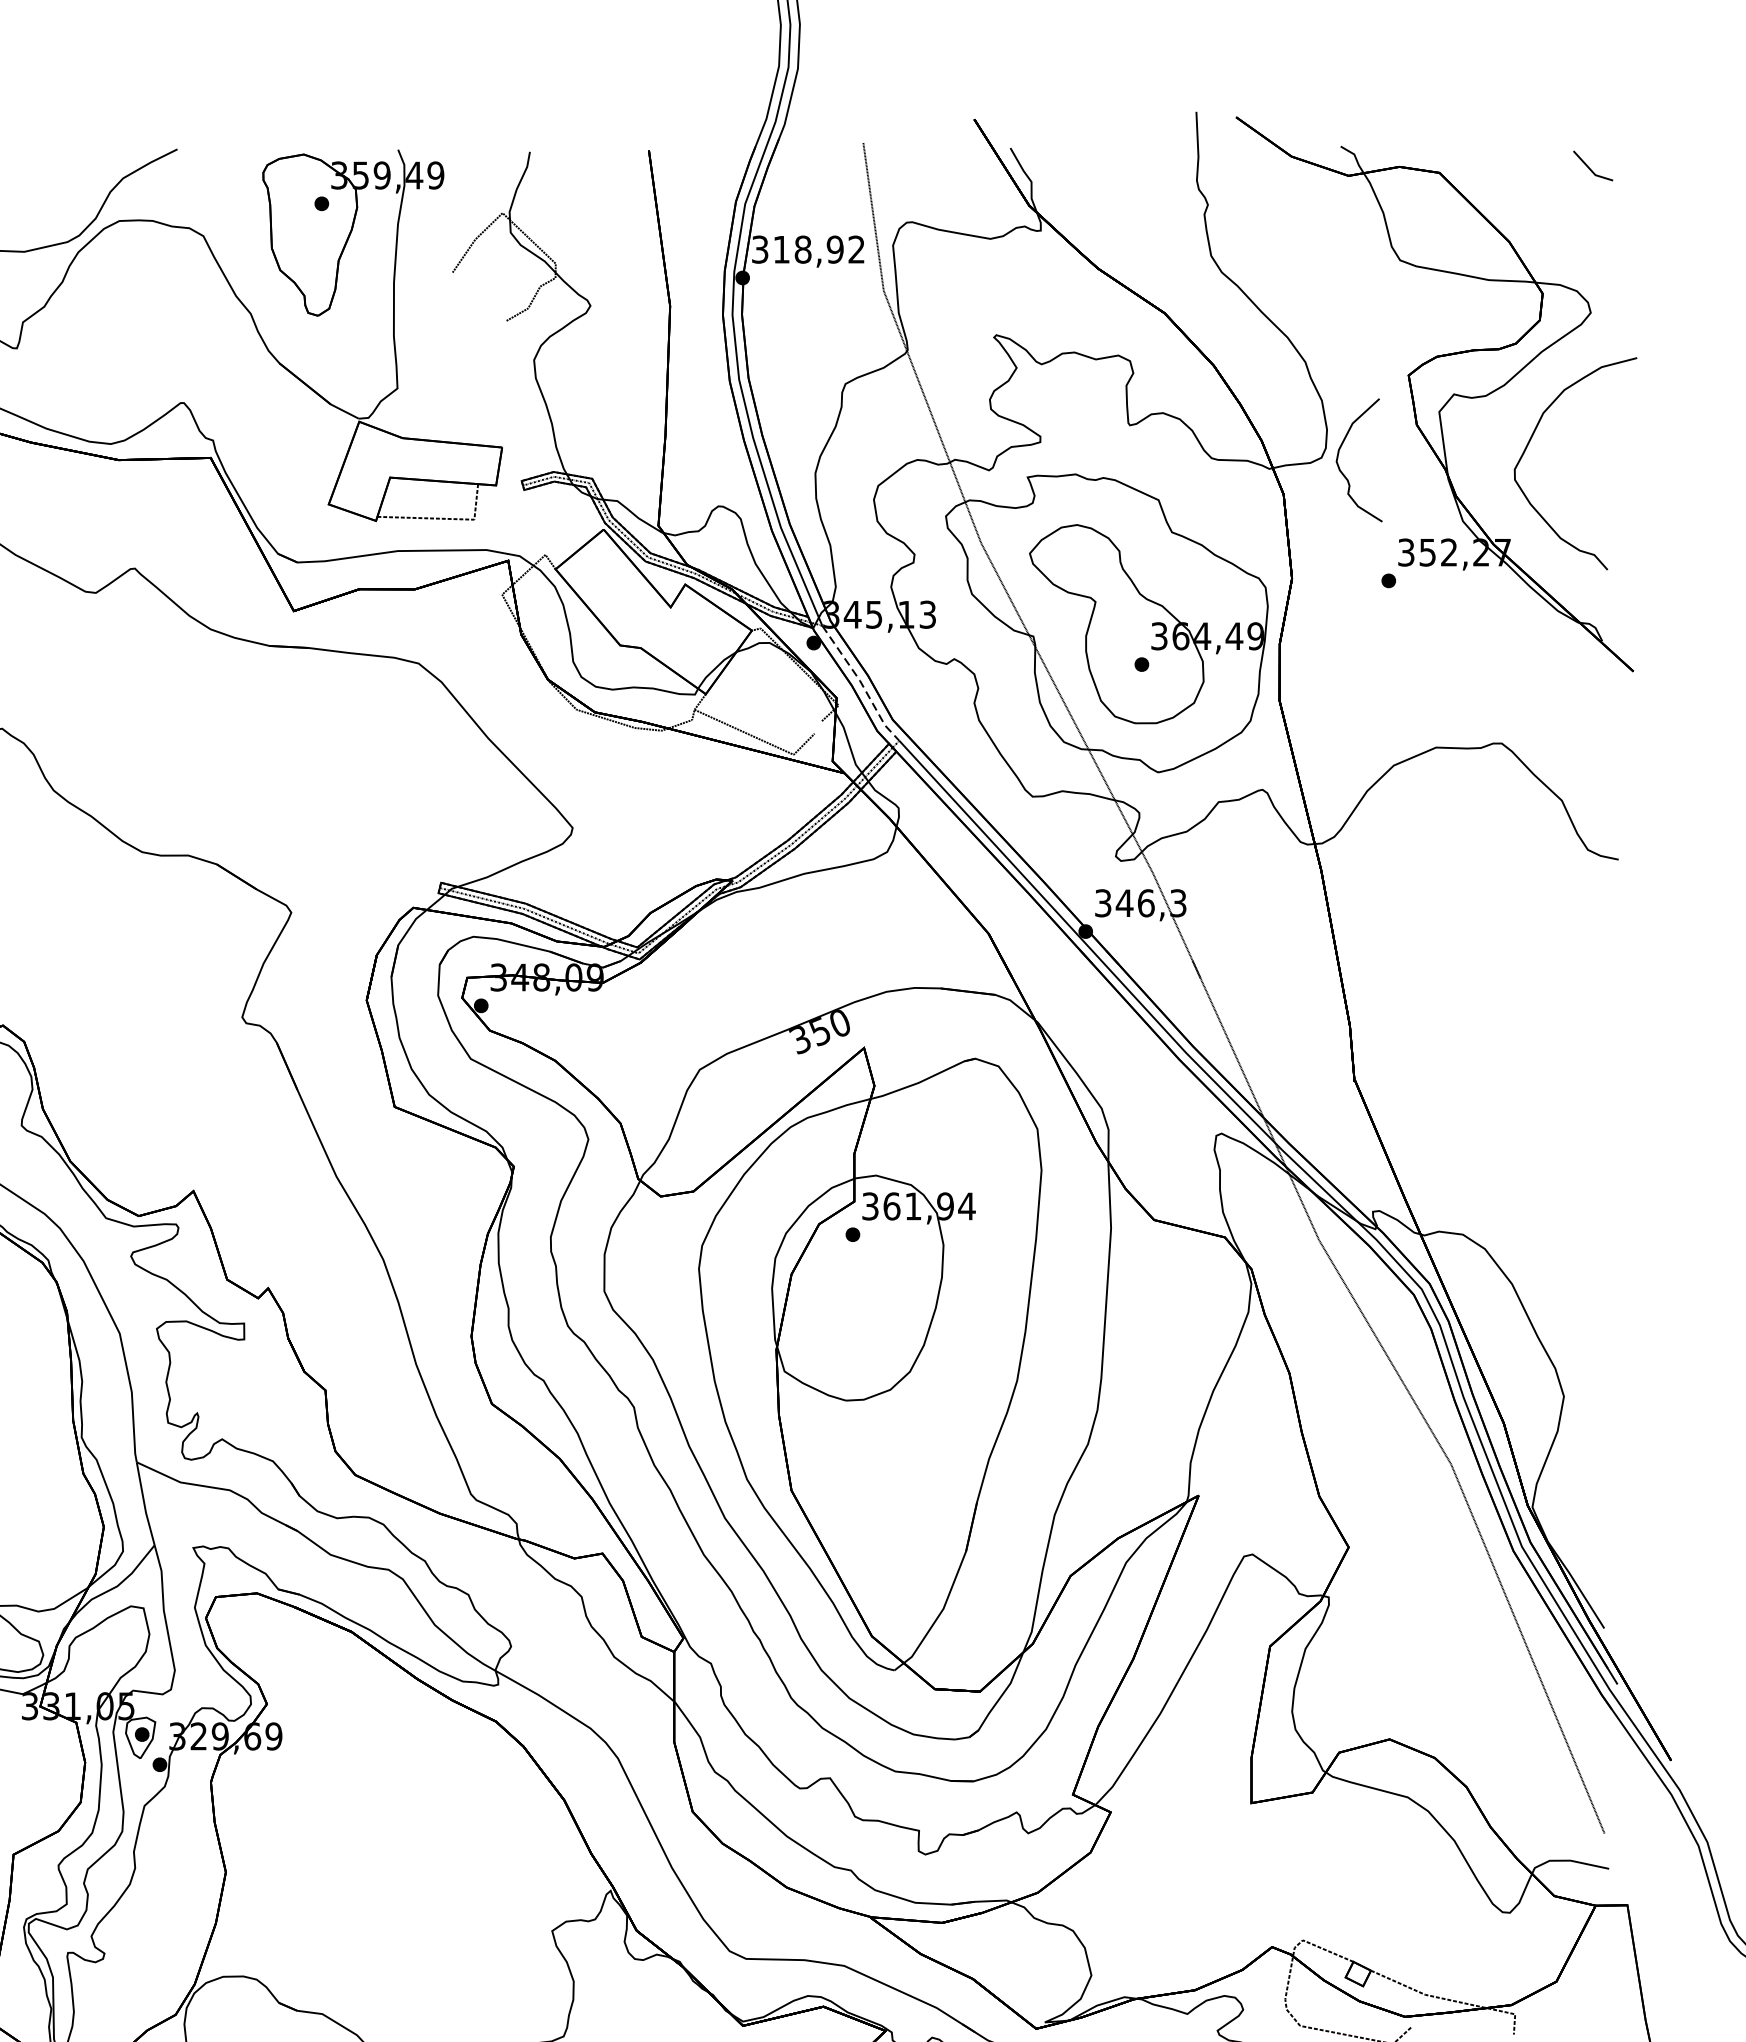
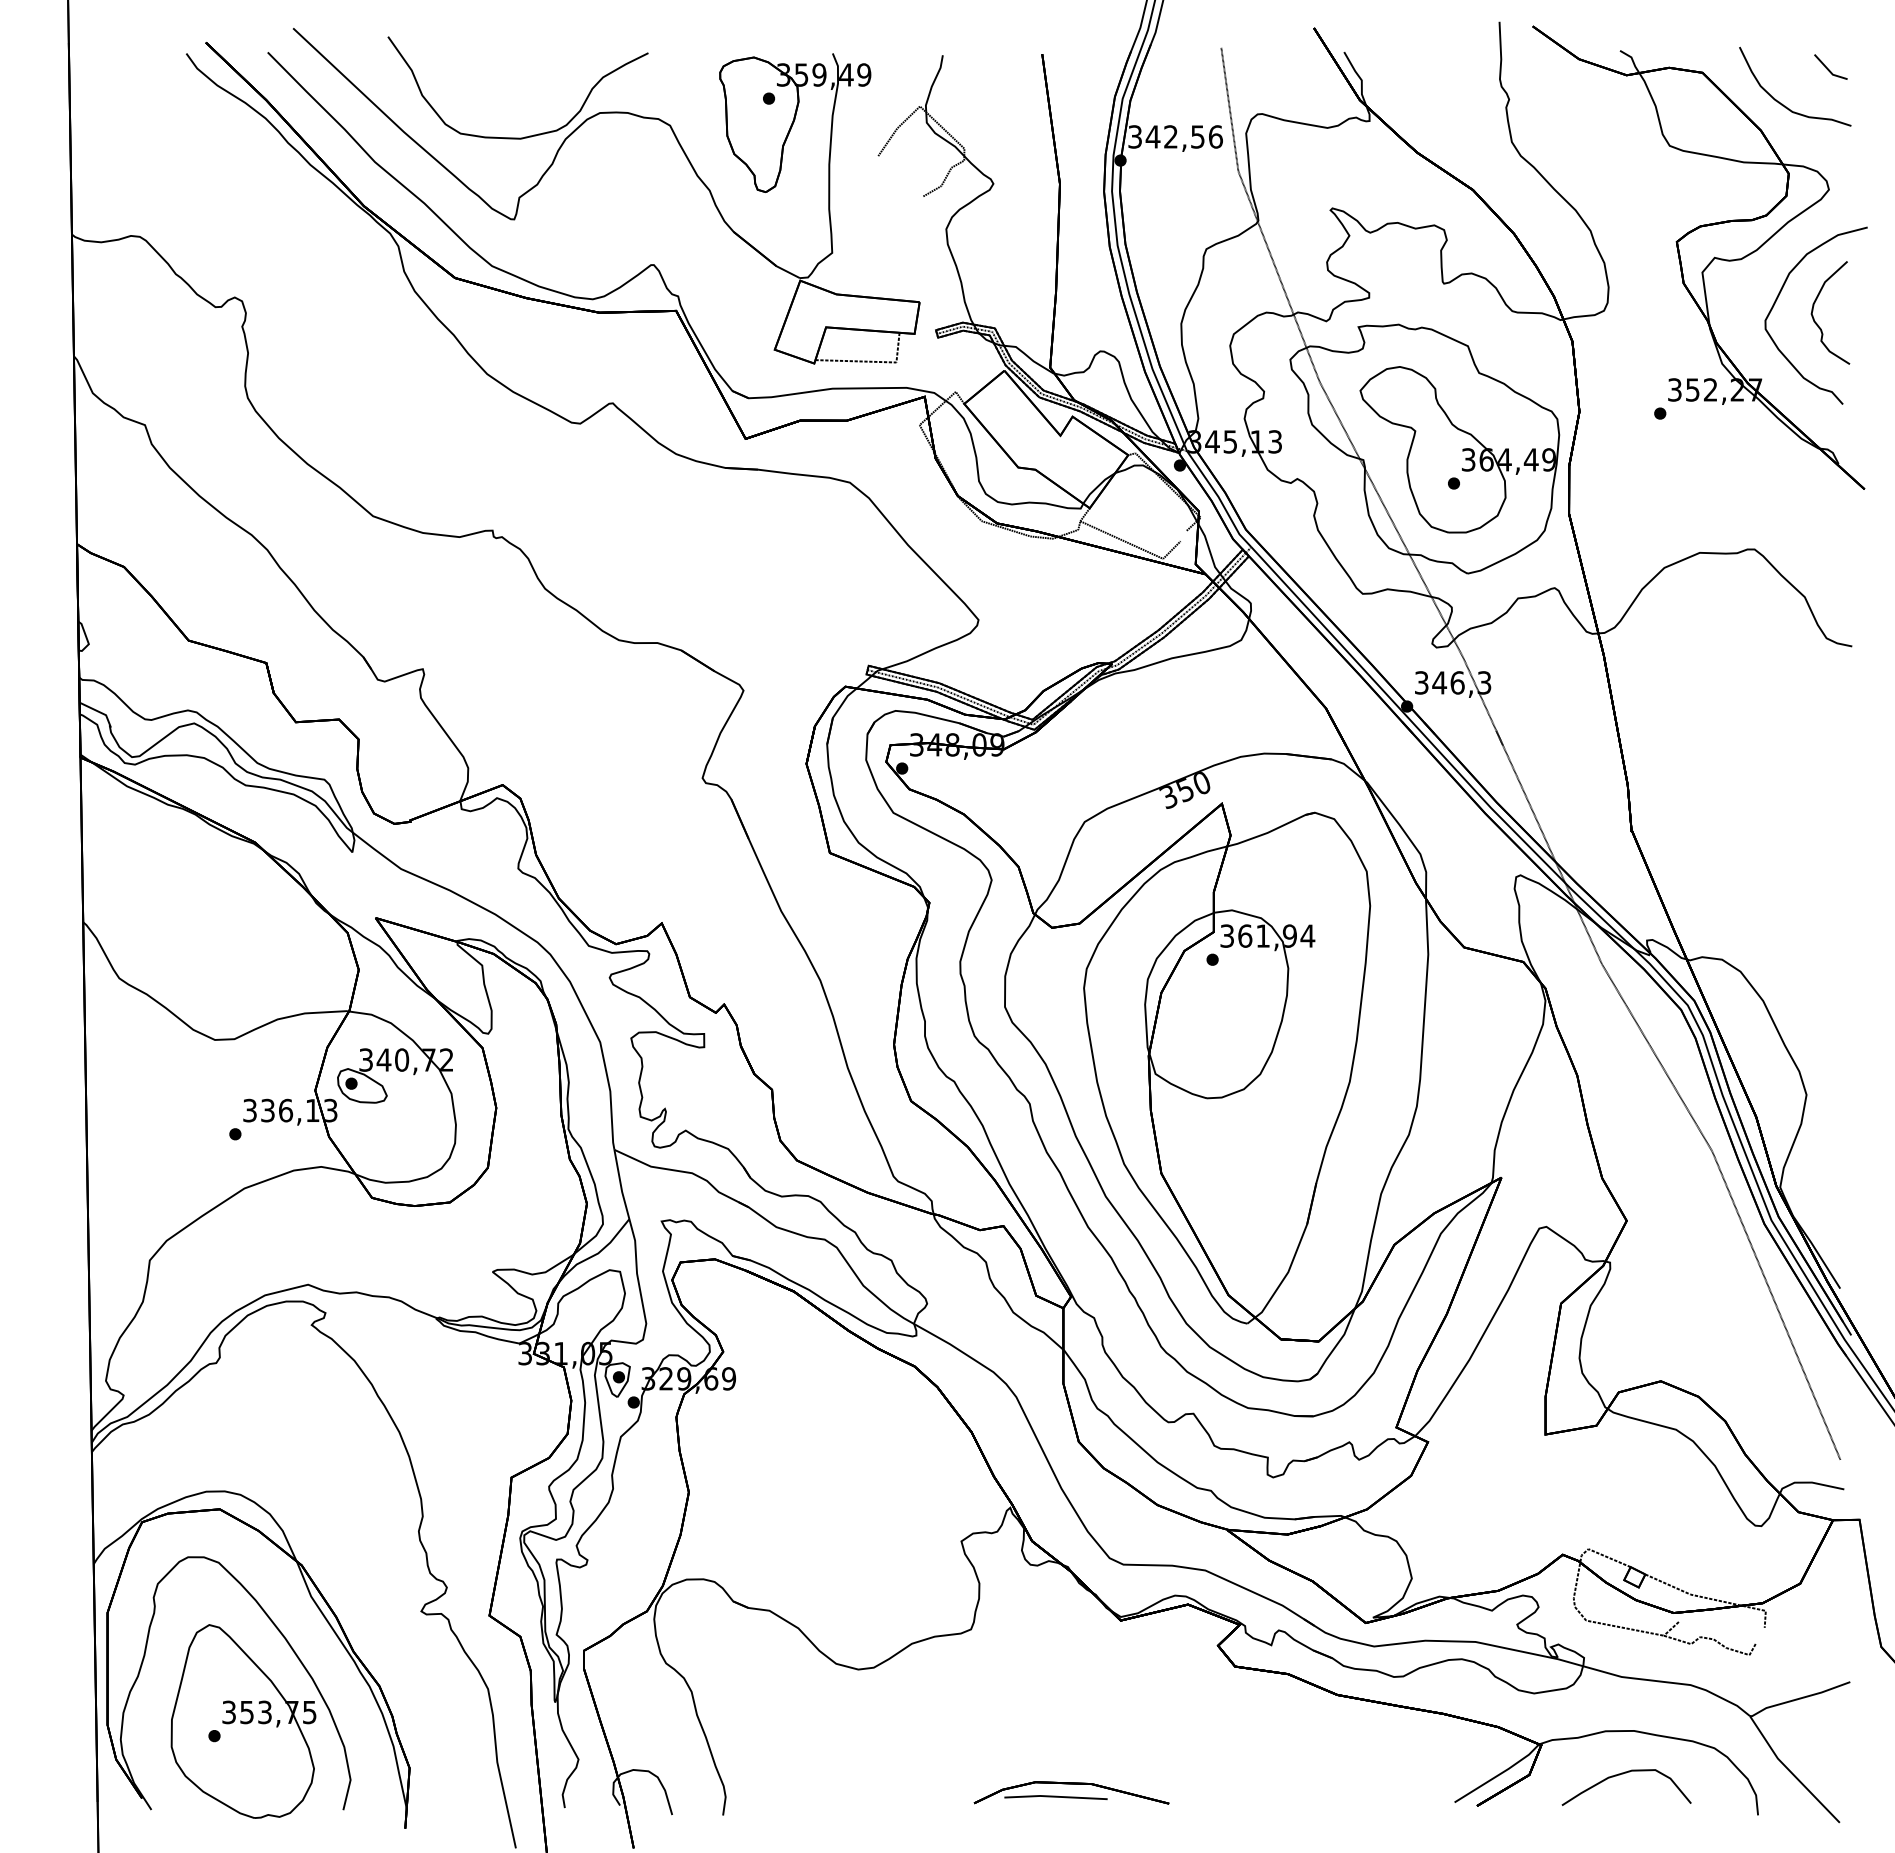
curve: (1535, 209) -> (1782, 103), added
text: (818, 249) -> (1183, 136), 318,92 -> 342,56
curve: (1344, 474) -> (1818, 324), moved
line: (861, 683) -> (1219, 499), dashed -> solid

